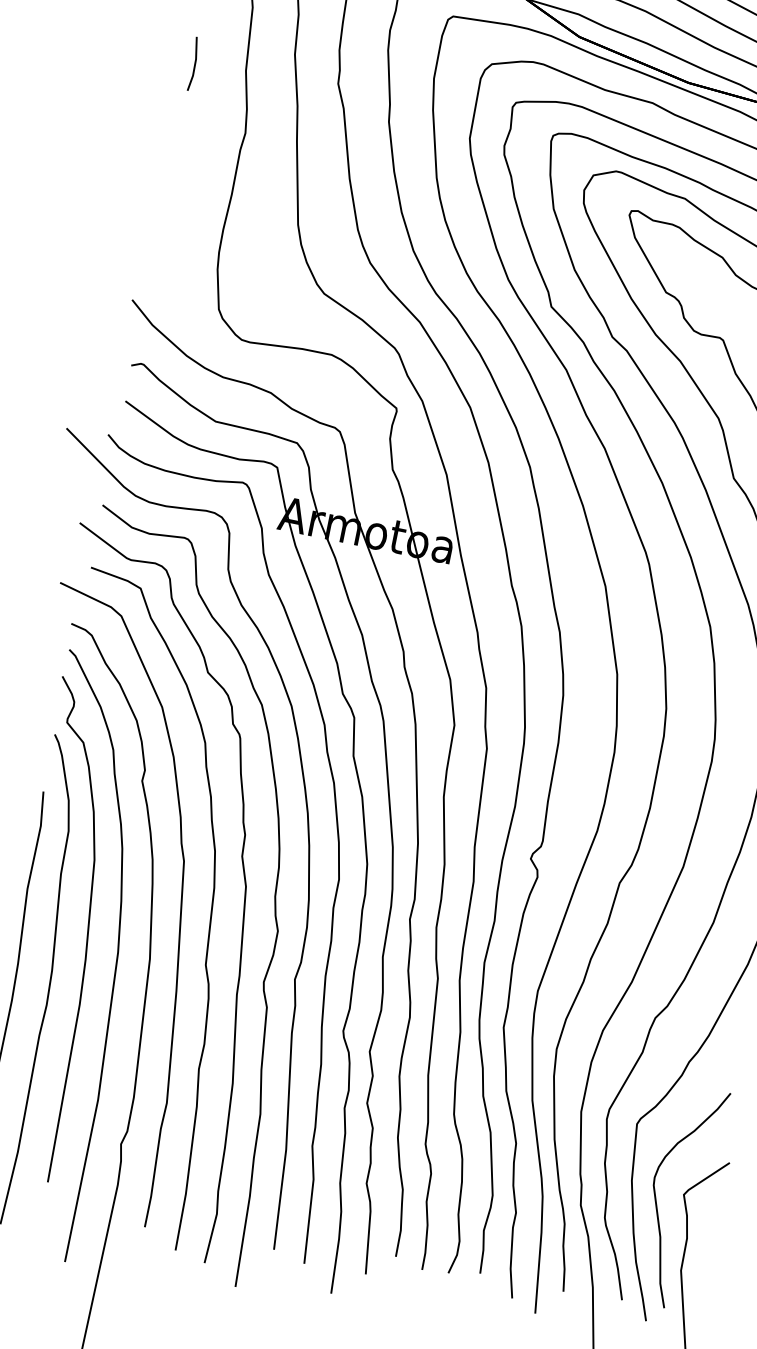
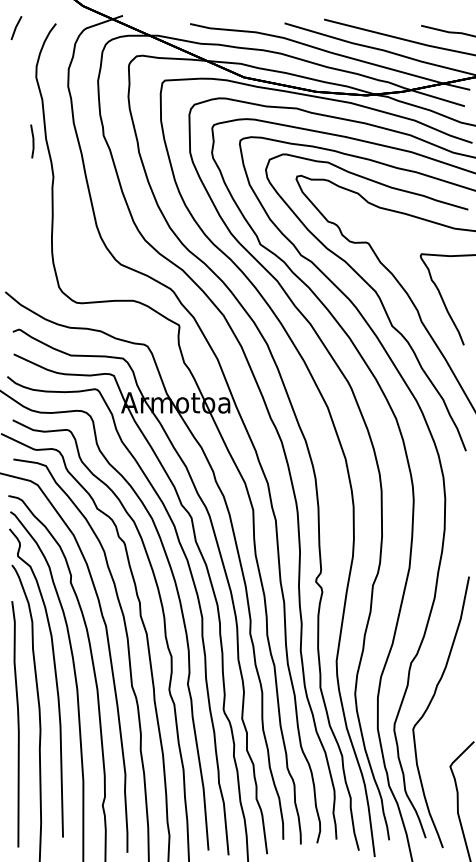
line: (193, 64) -> (32, 141), moved
curve: (657, 1197) -> (434, 771), removed

